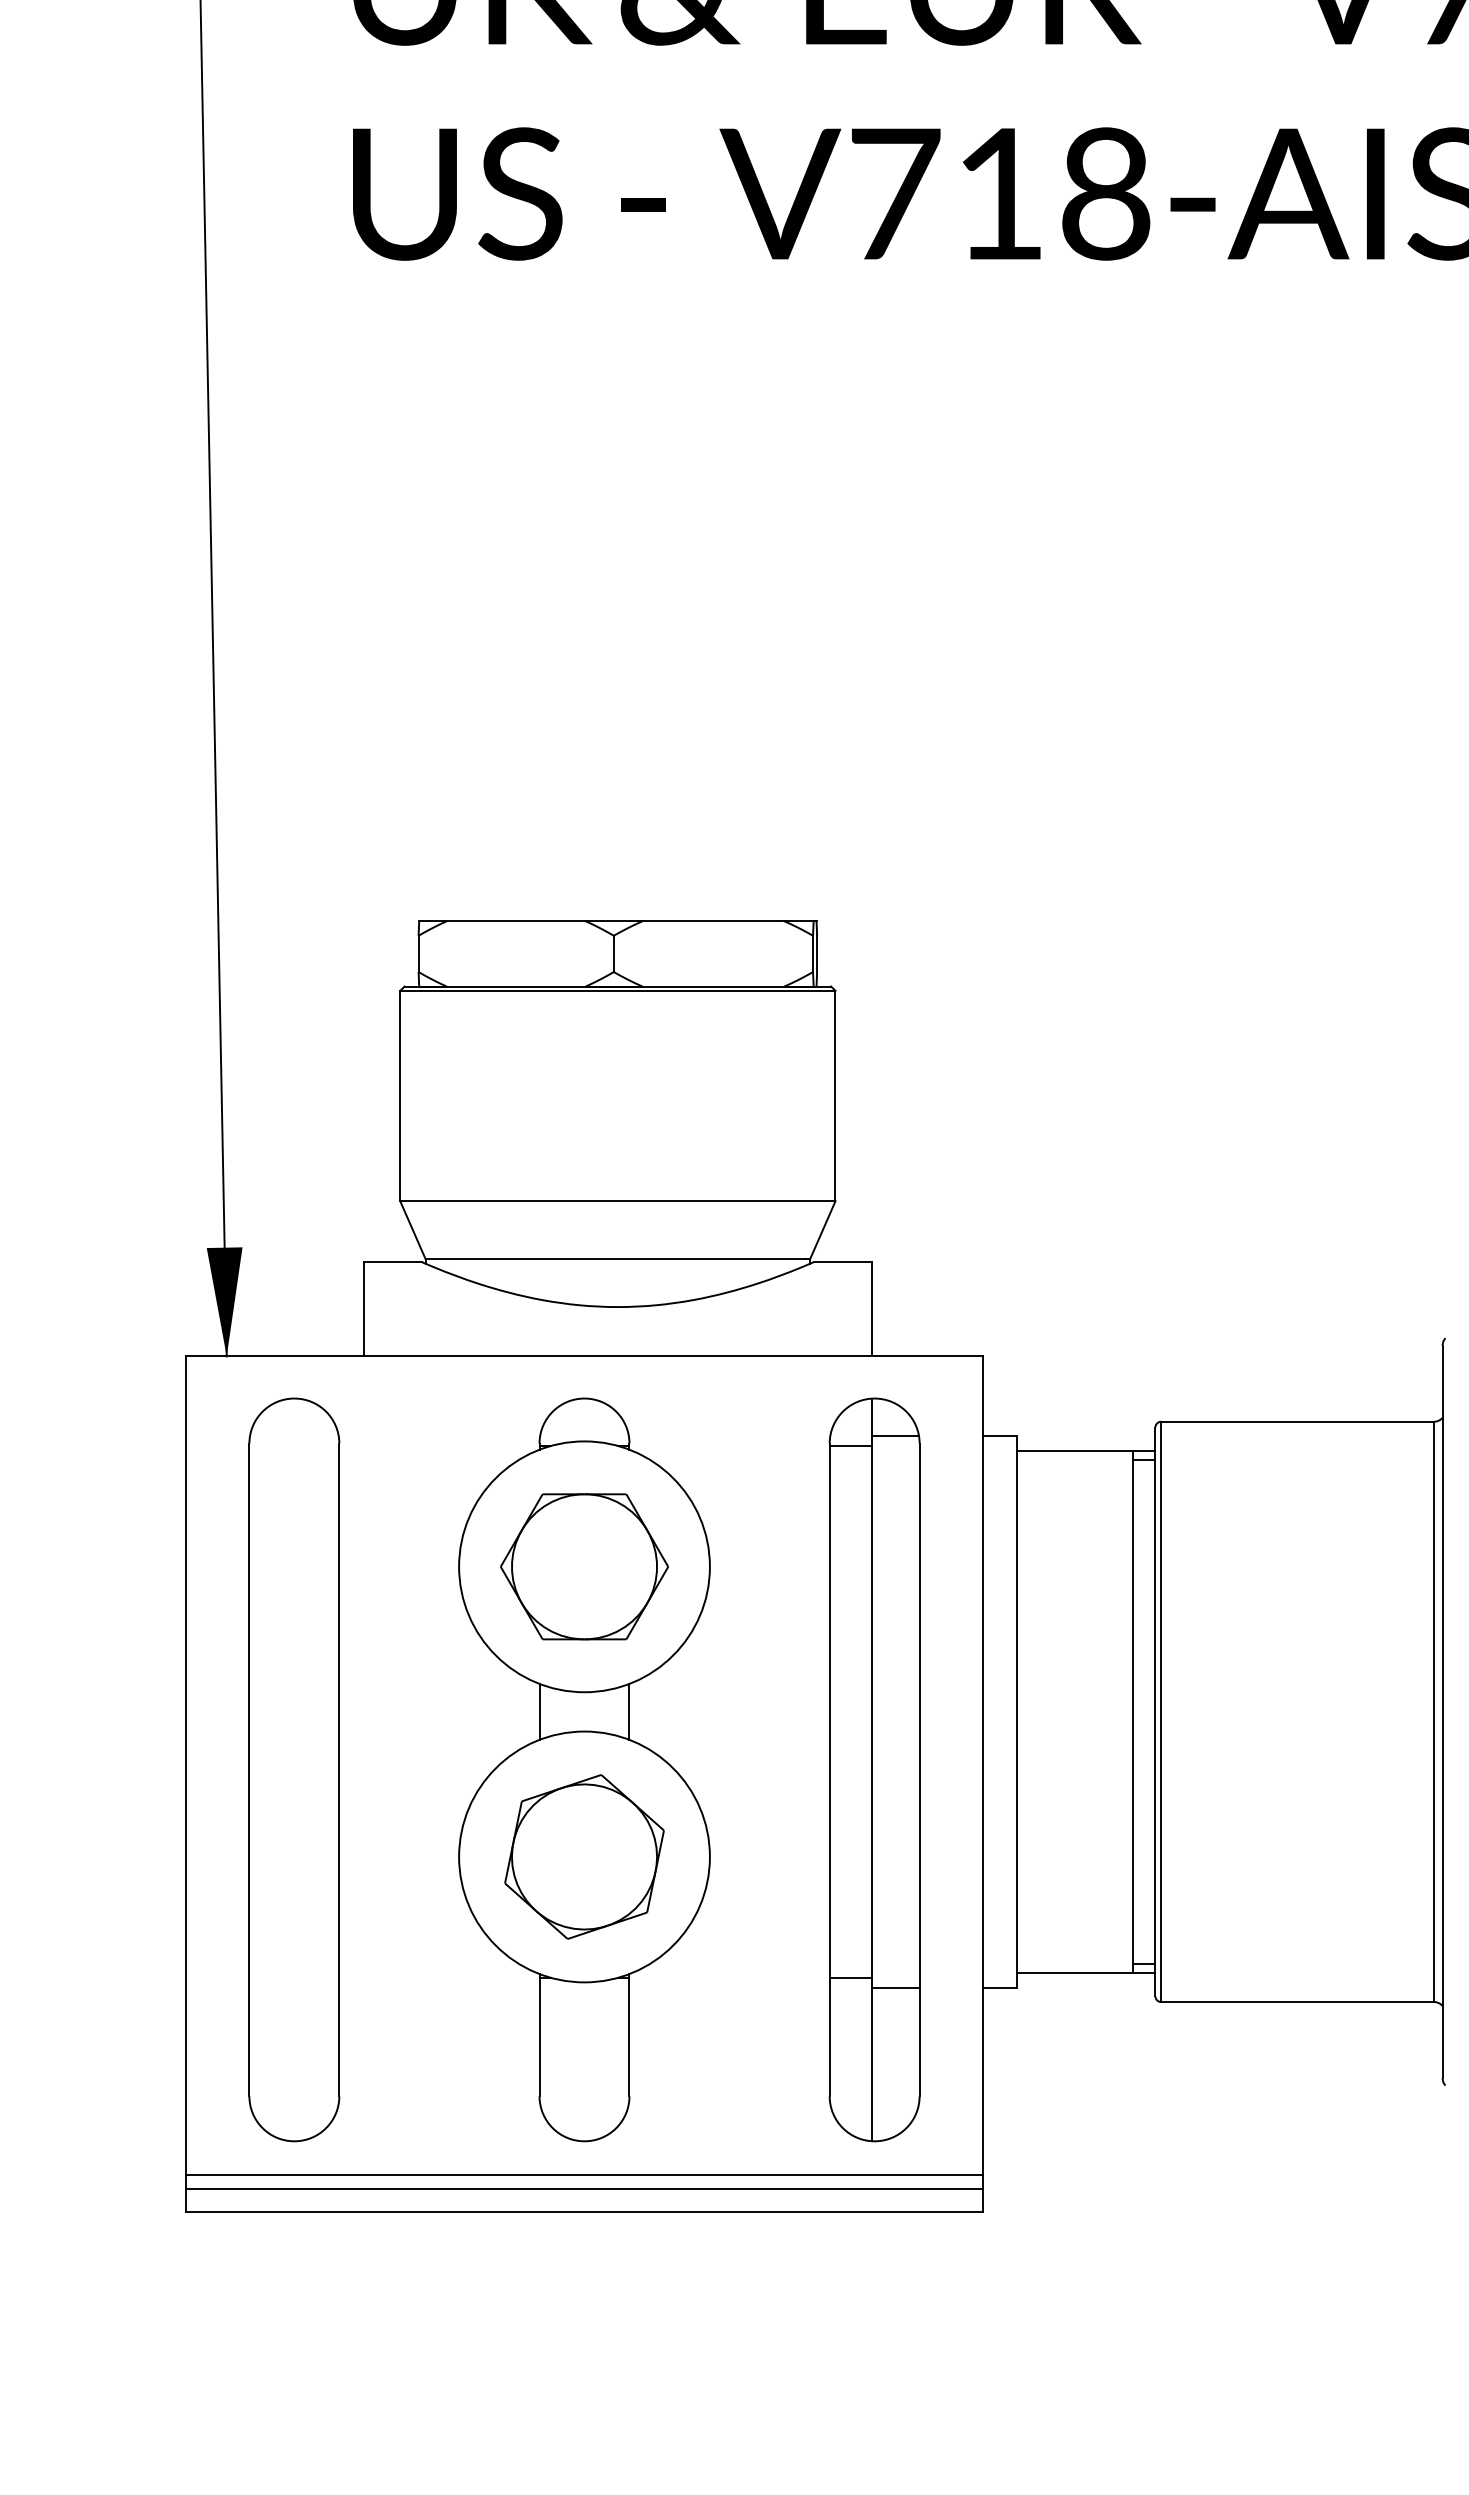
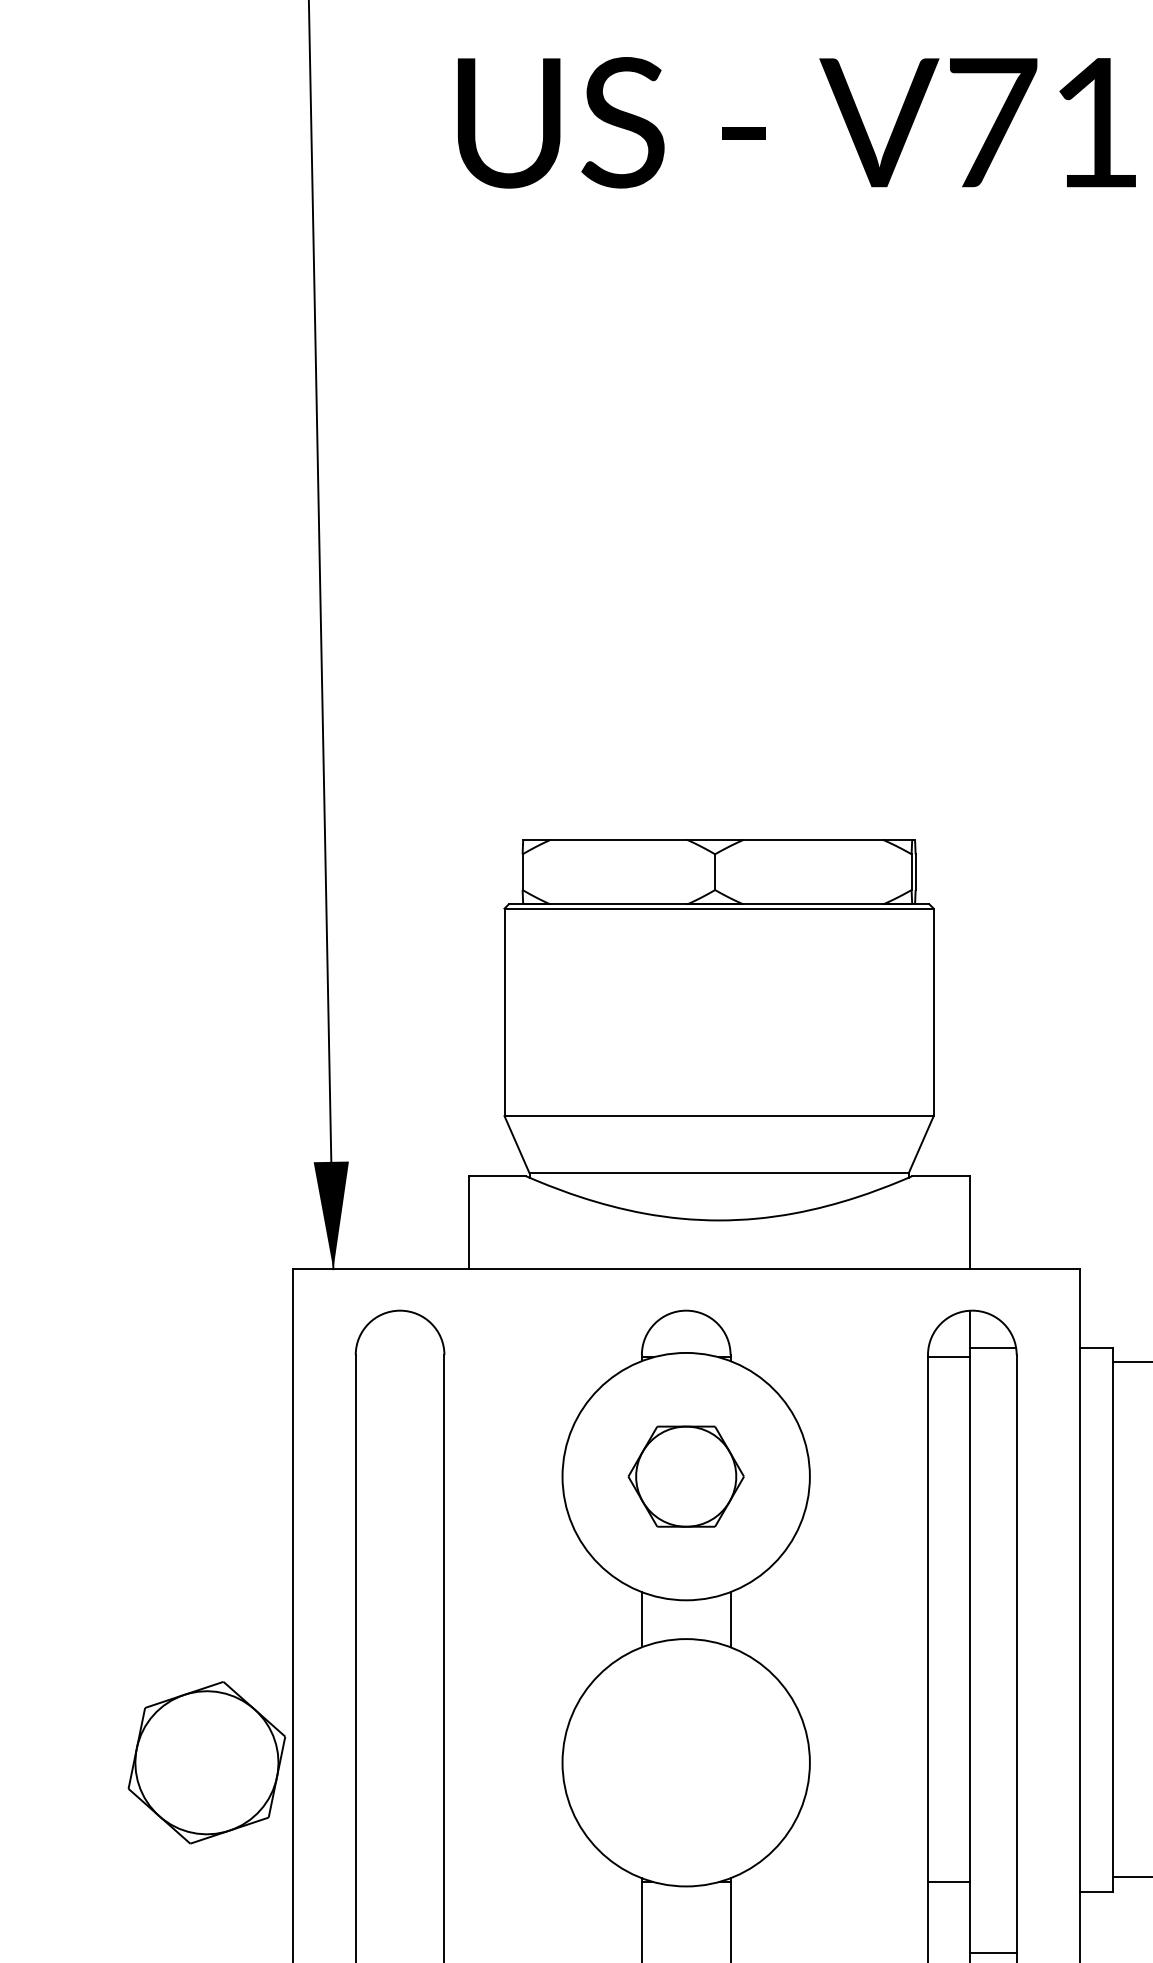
part: (584, 1566) -> (686, 1476), size x0.7
part: (584, 1856) -> (206, 1762), moved
line: (895, 1987) -> (992, 1952), moved

